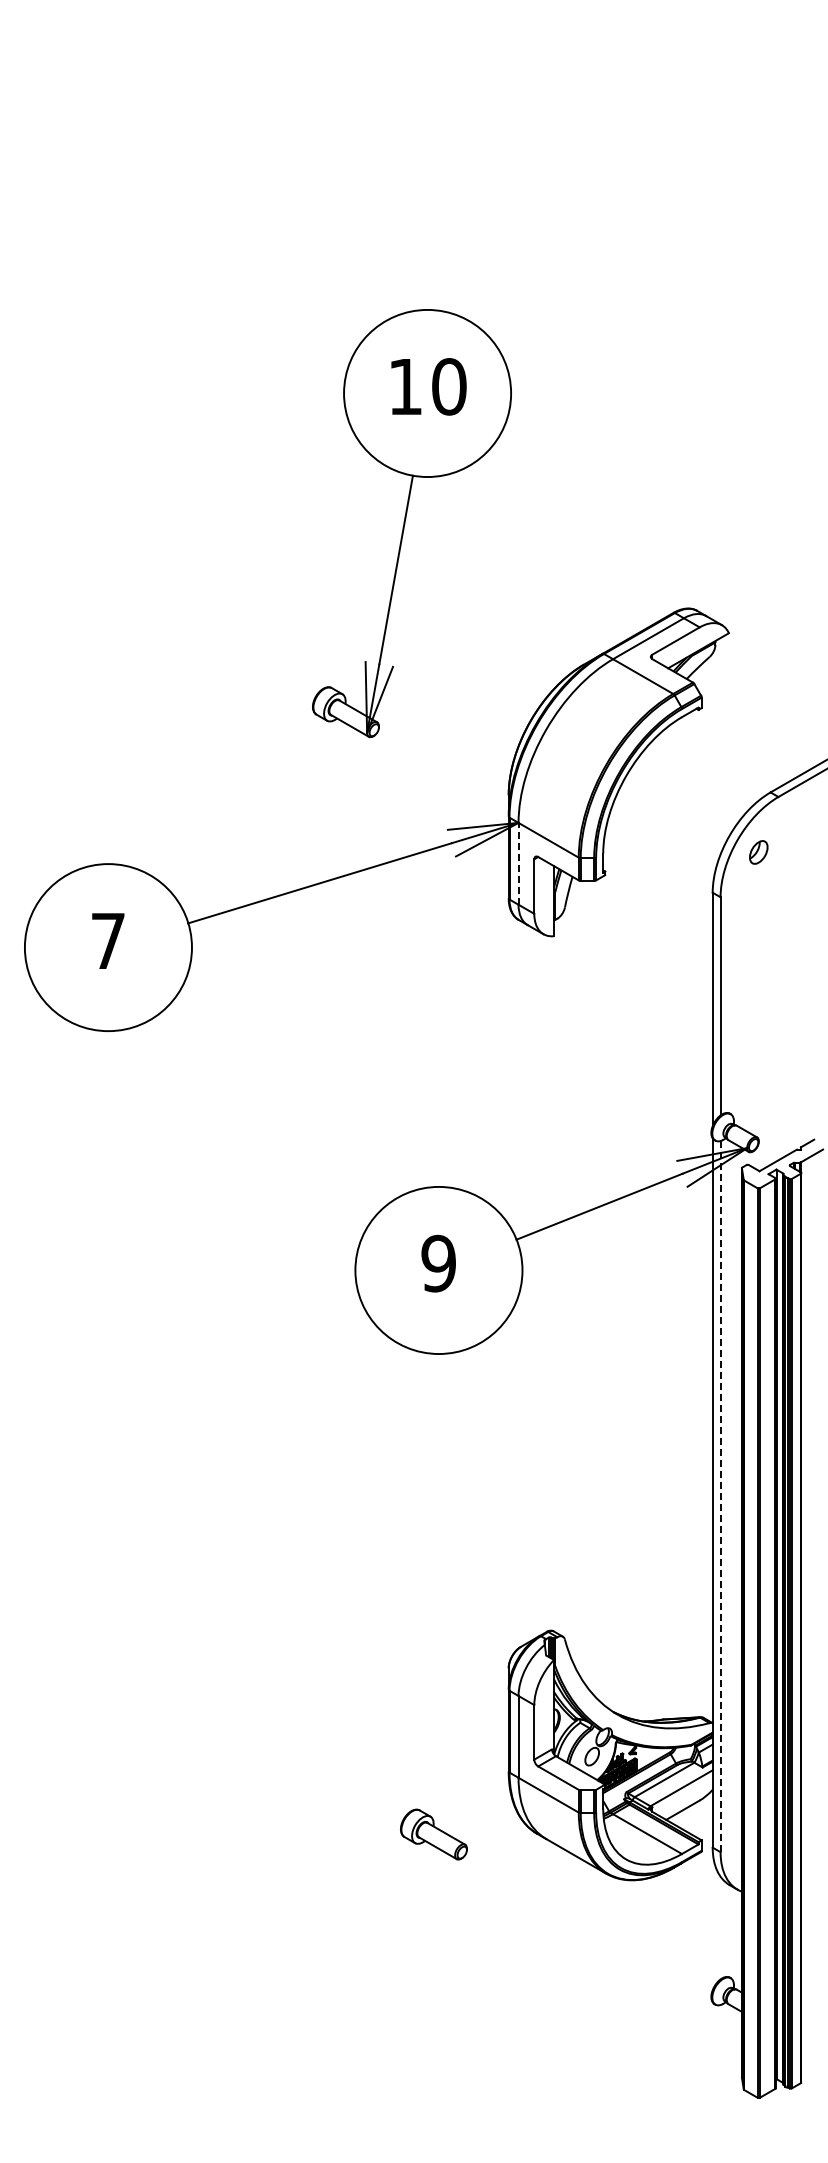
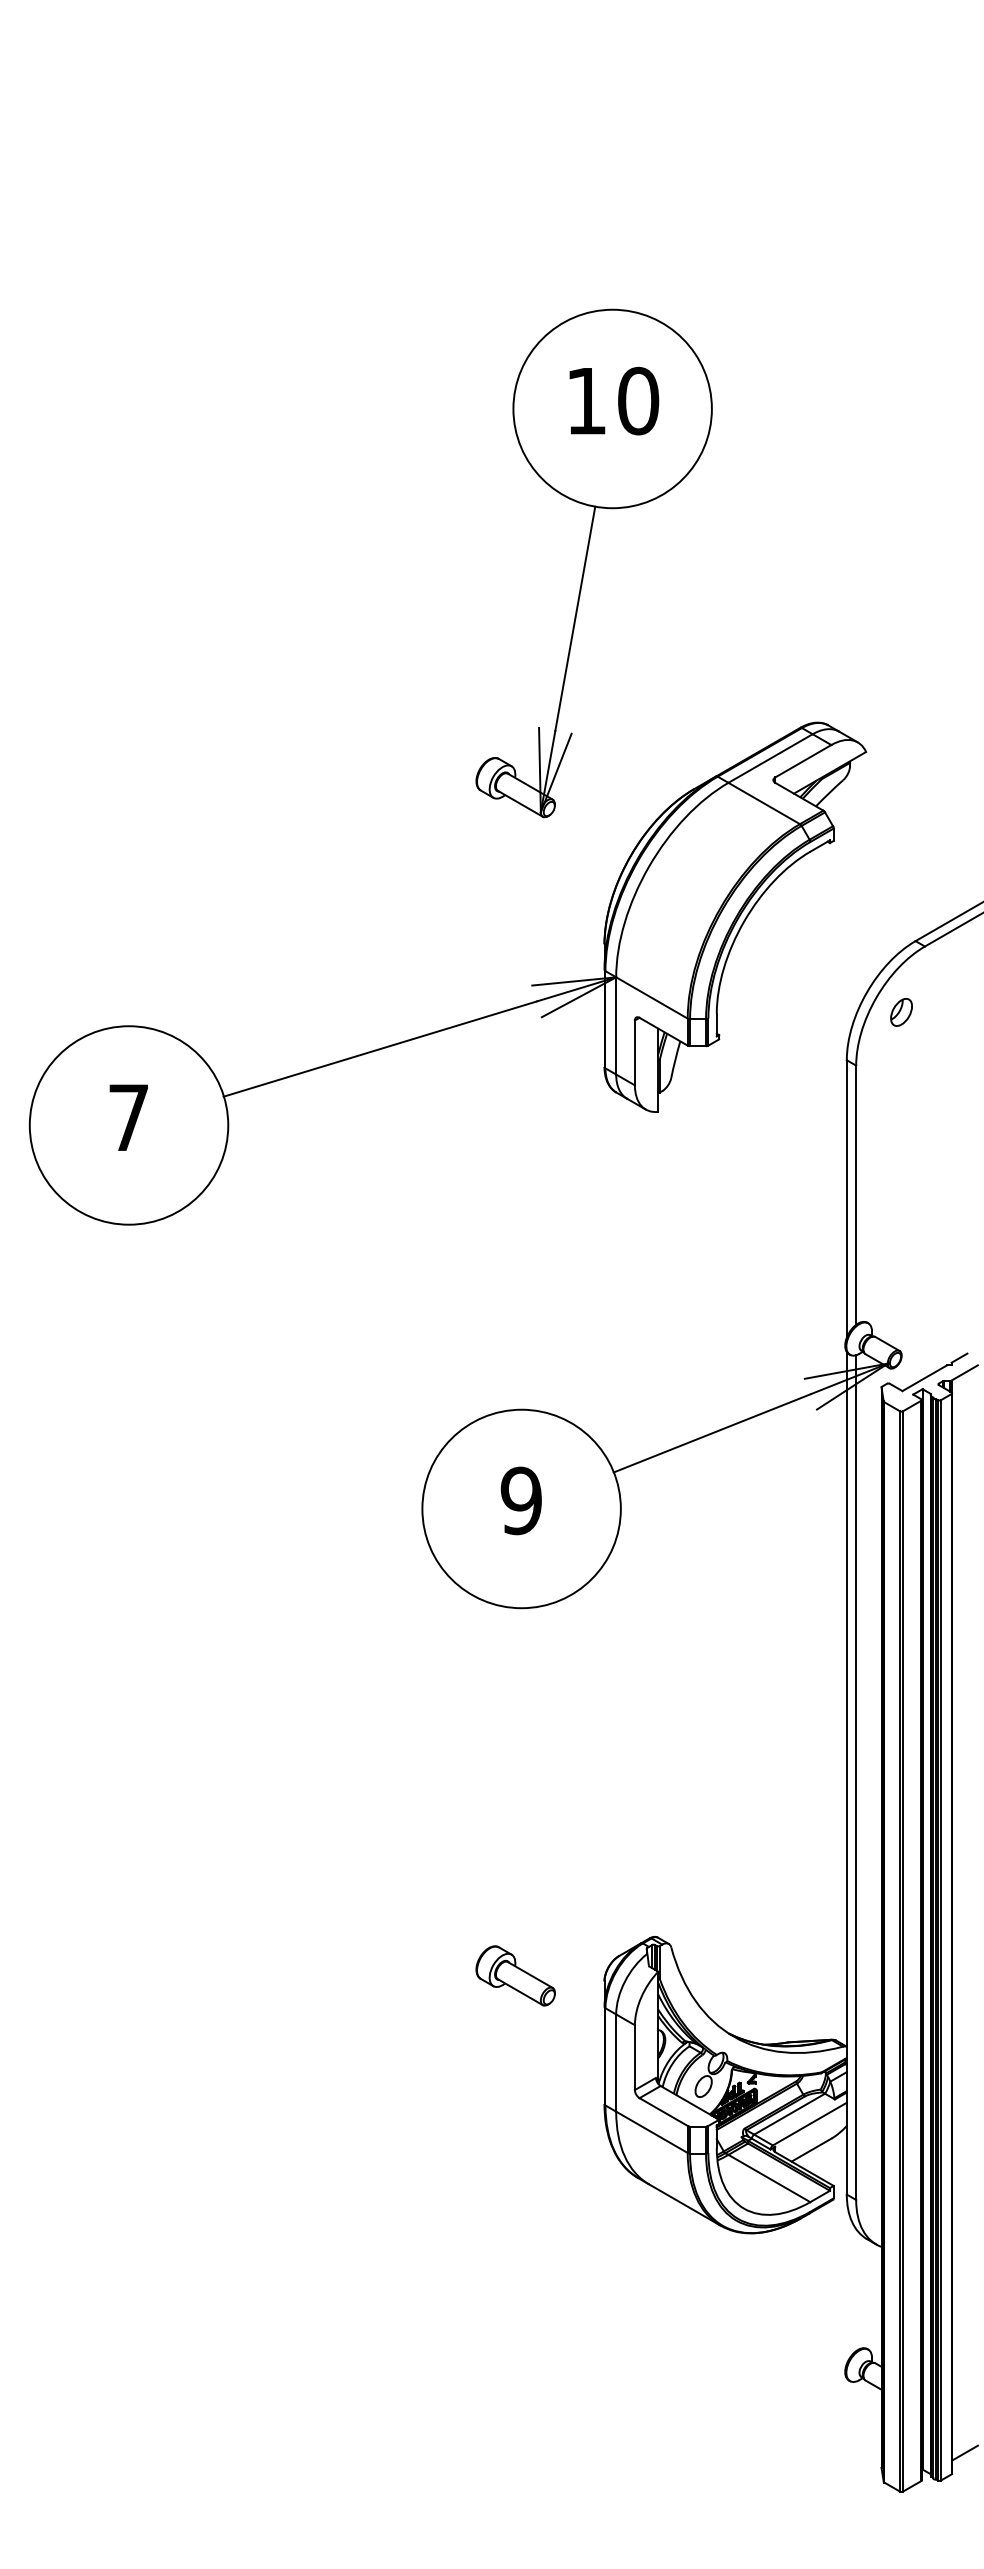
part: (411, 523) -> (593, 563), moved
line: (518, 863) -> (616, 1025), dashed -> solid
line: (720, 1496) -> (856, 1777), dashed -> solid
part: (433, 1834) -> (515, 1975), moved
line: (812, 2065) -> (965, 2453), added

